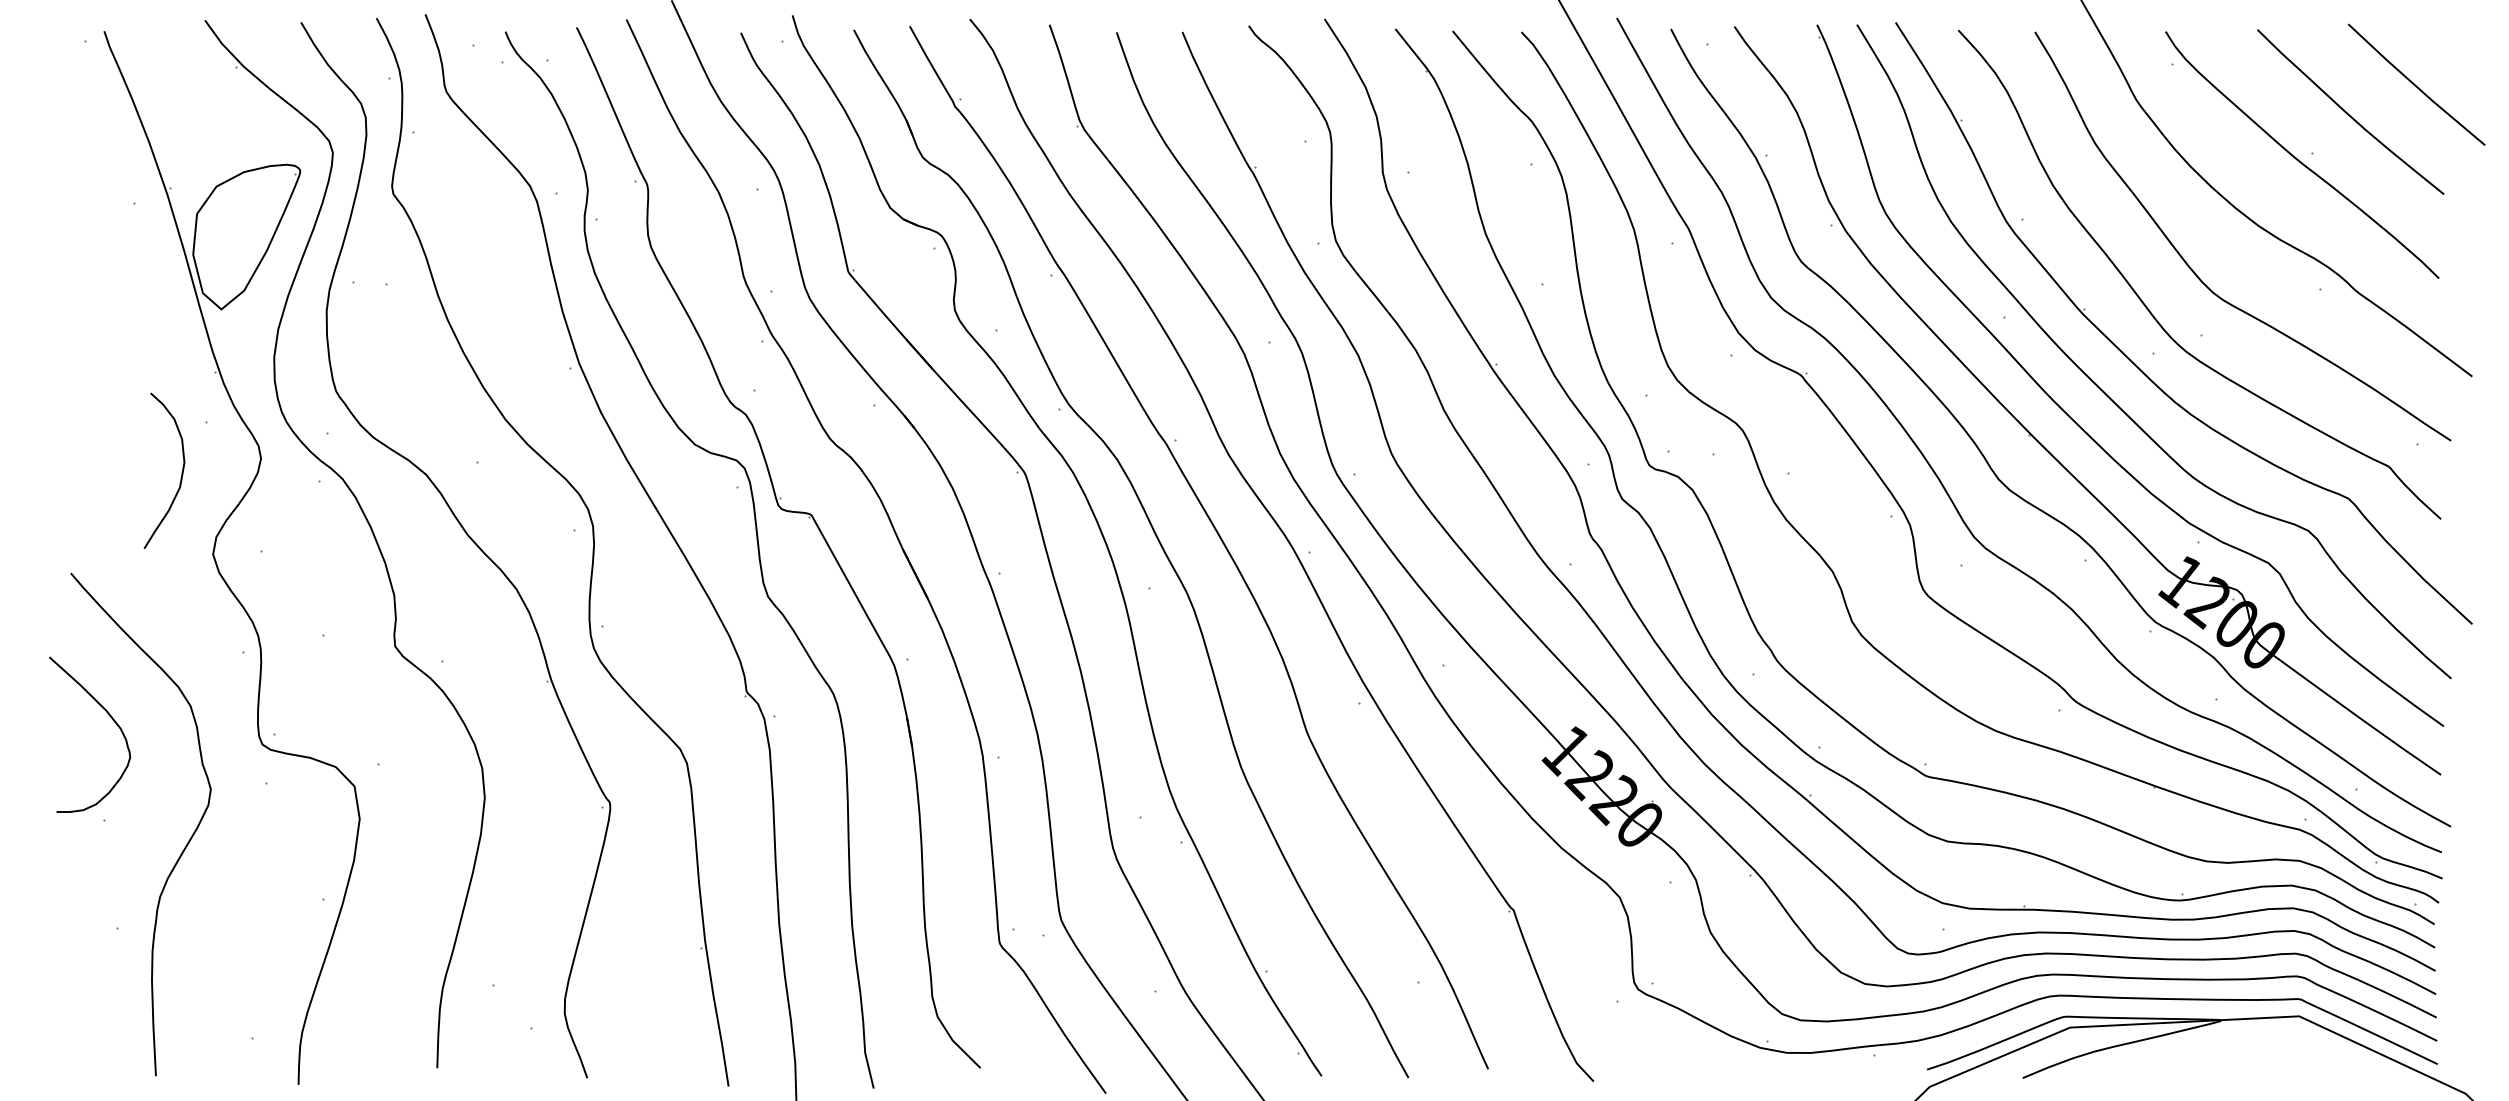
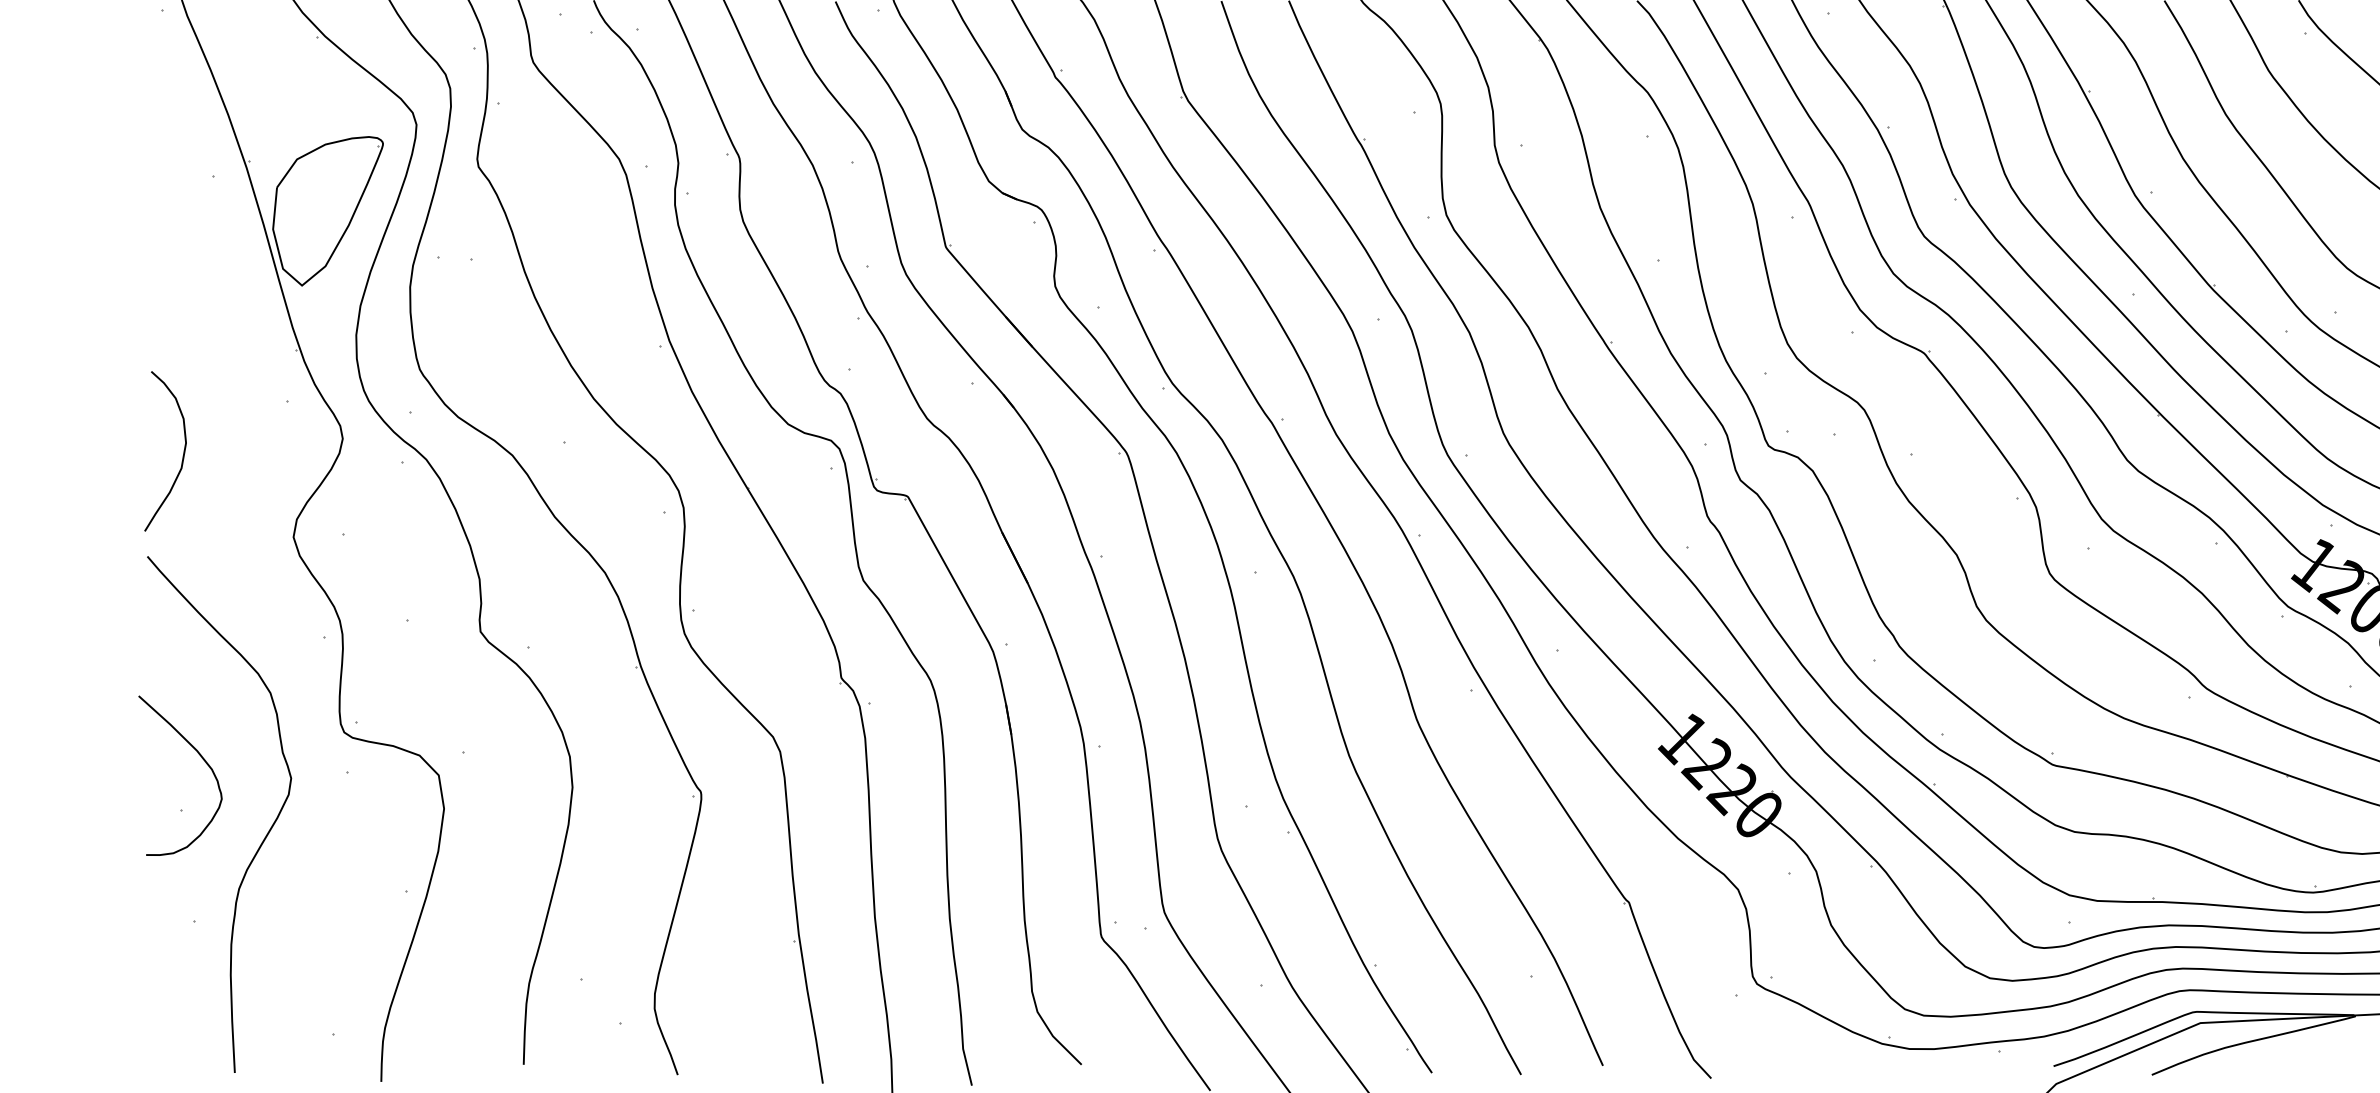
curve: (181, 472) -> (183, 453), moved
curve: (112, 720) -> (203, 761), moved

